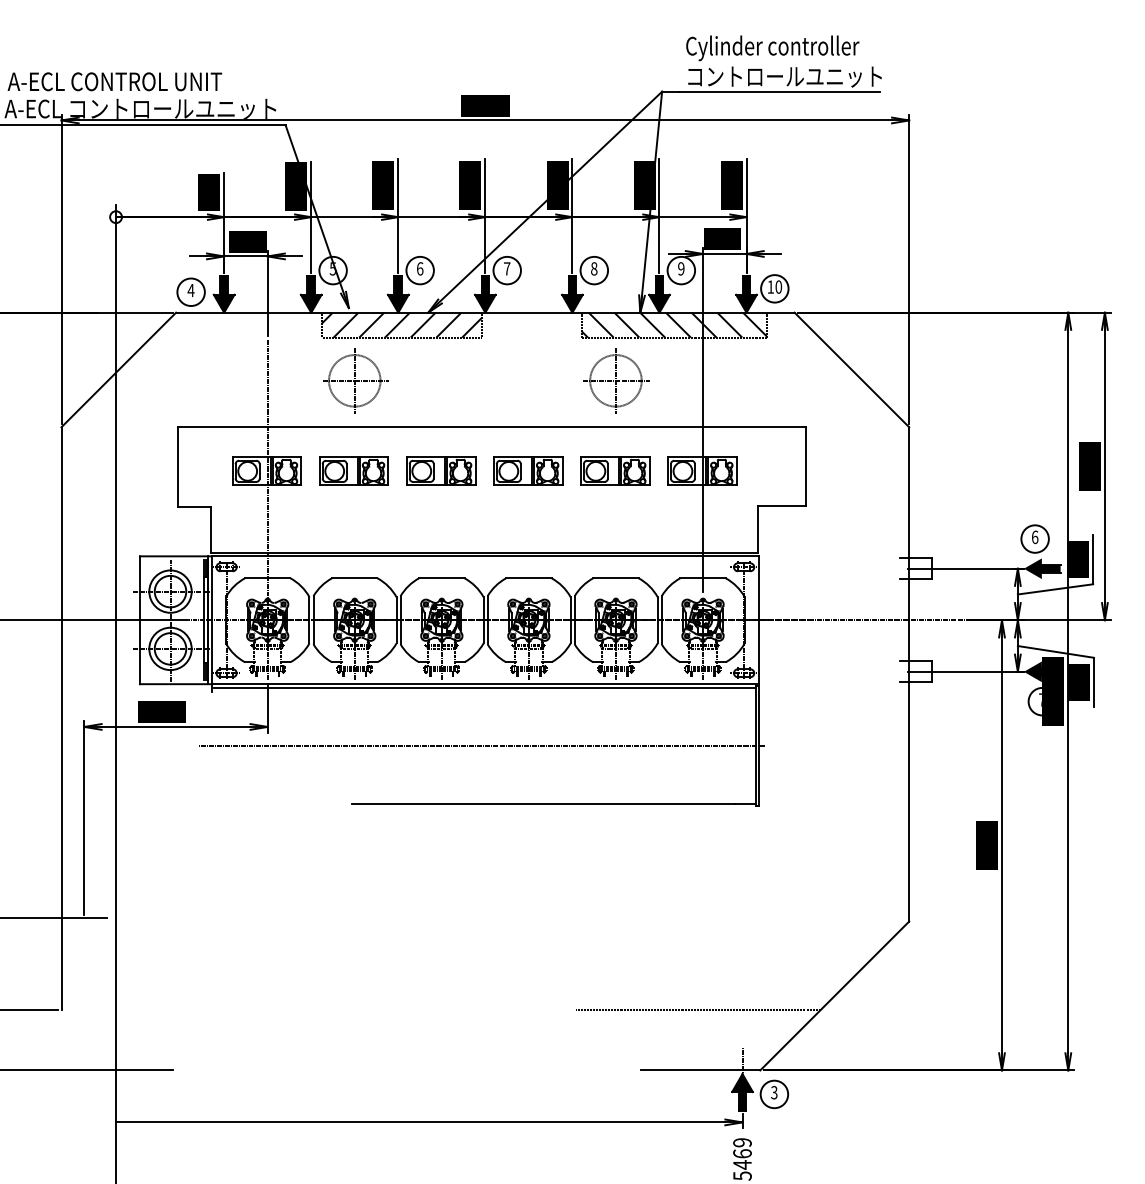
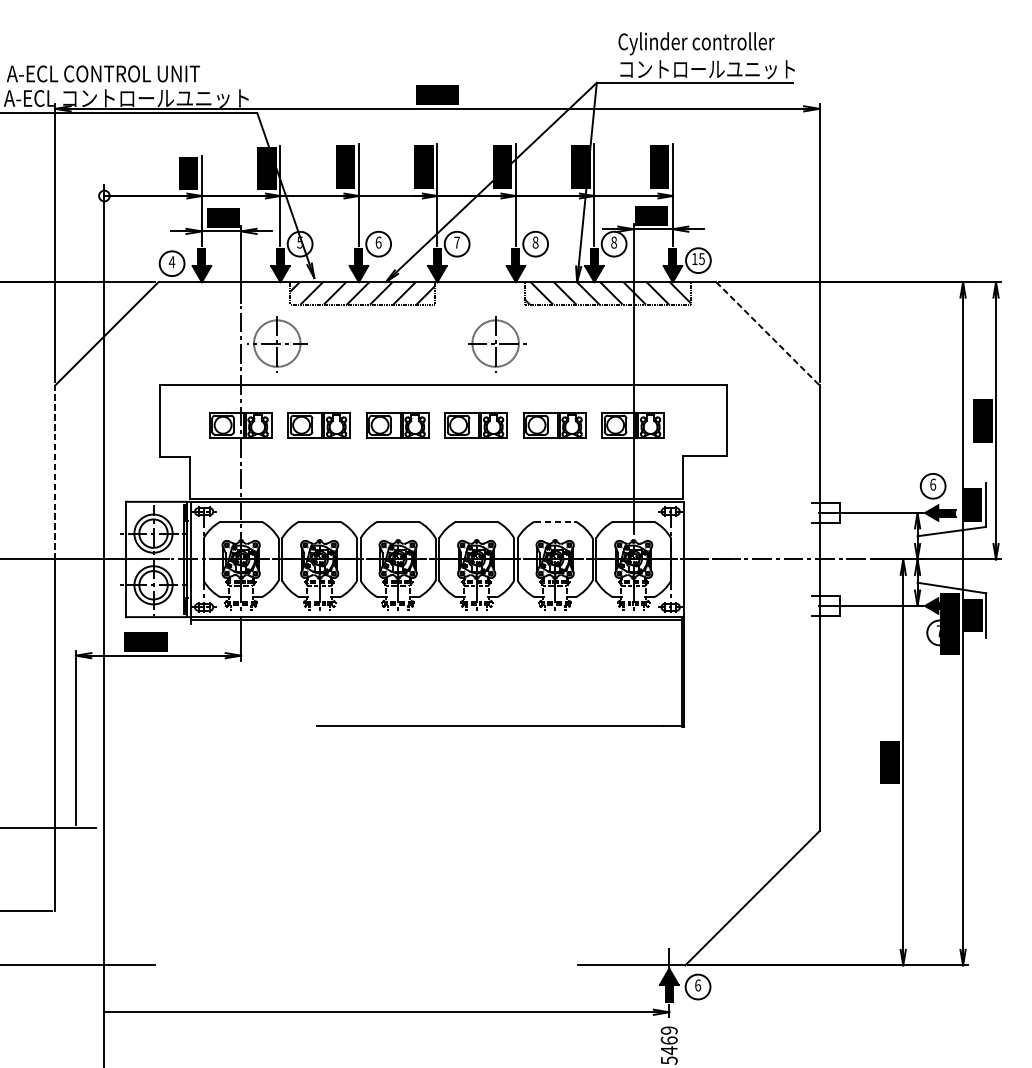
text: (681, 268) -> (614, 242), 9 -> 8
text: (778, 286) -> (701, 258), 10 -> 15
line: (851, 369) -> (767, 333), solid -> dashed
part: (355, 380) -> (277, 343), moved
part: (616, 380) -> (496, 343), moved
line: (61, 523) -> (55, 472), solid -> dashed
line: (615, 578) -> (554, 521), solid -> dashed
line: (481, 746) -> (433, 673), removed
line: (698, 1009) -> (629, 910), removed
text: (774, 1092) -> (698, 985), 3 -> 6

